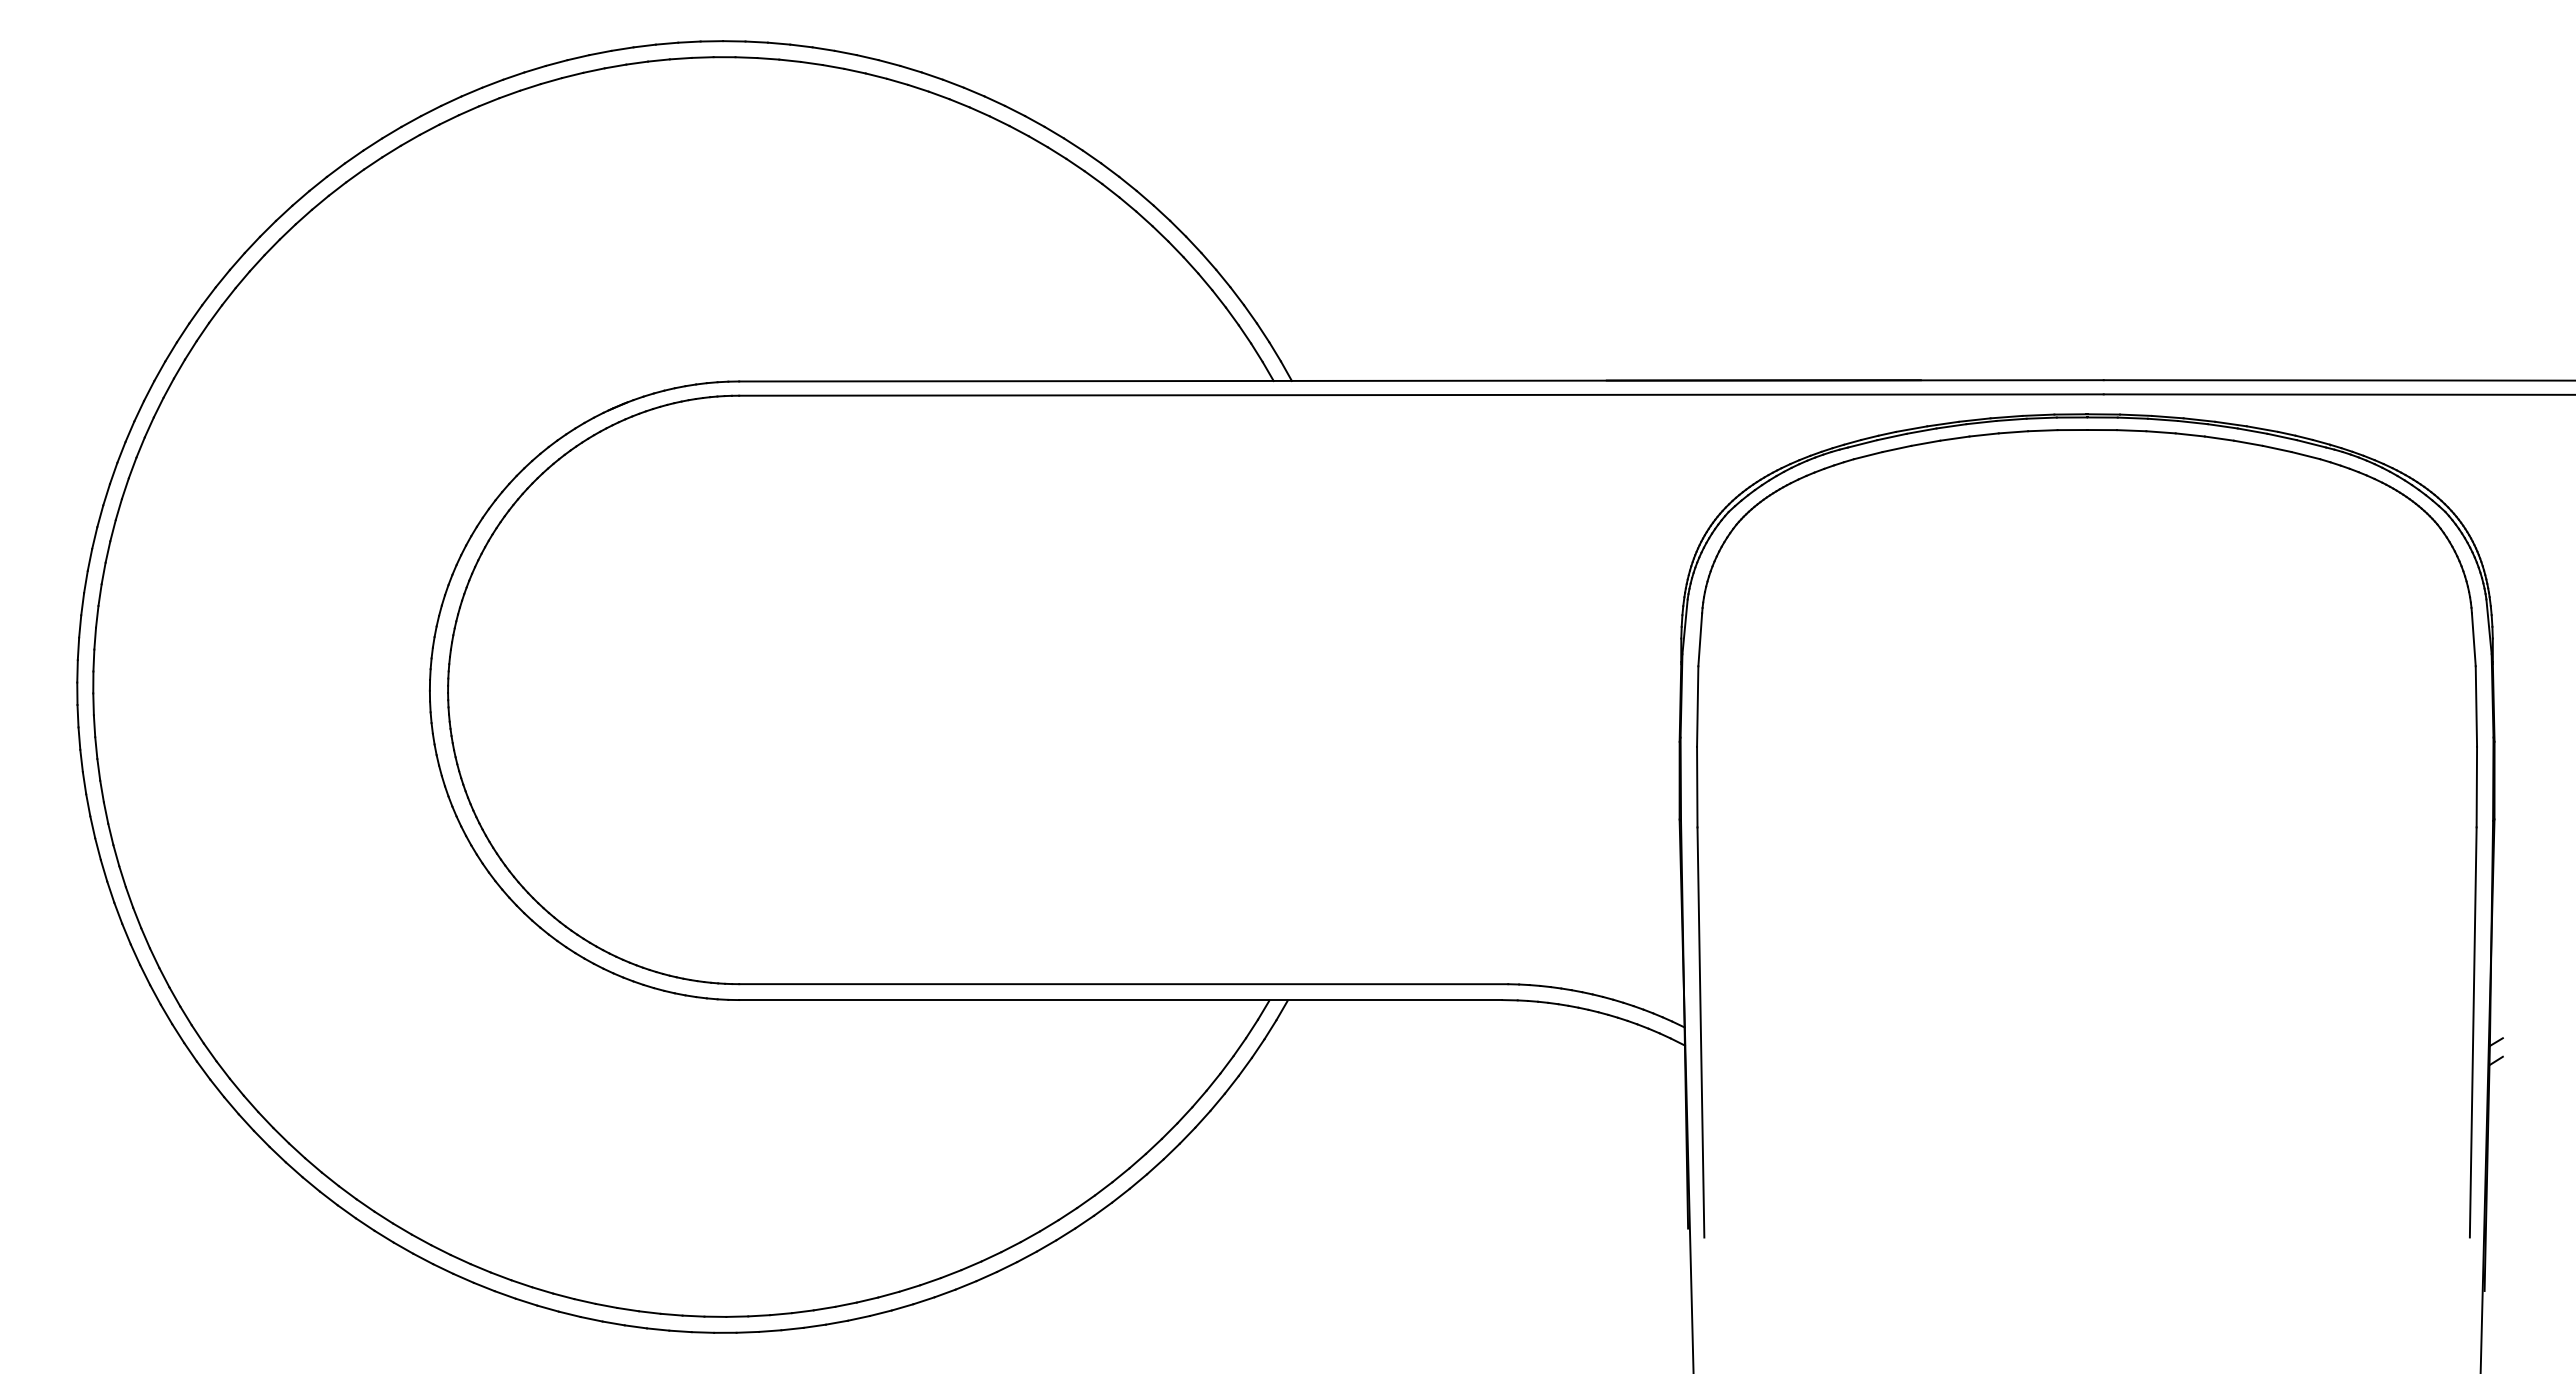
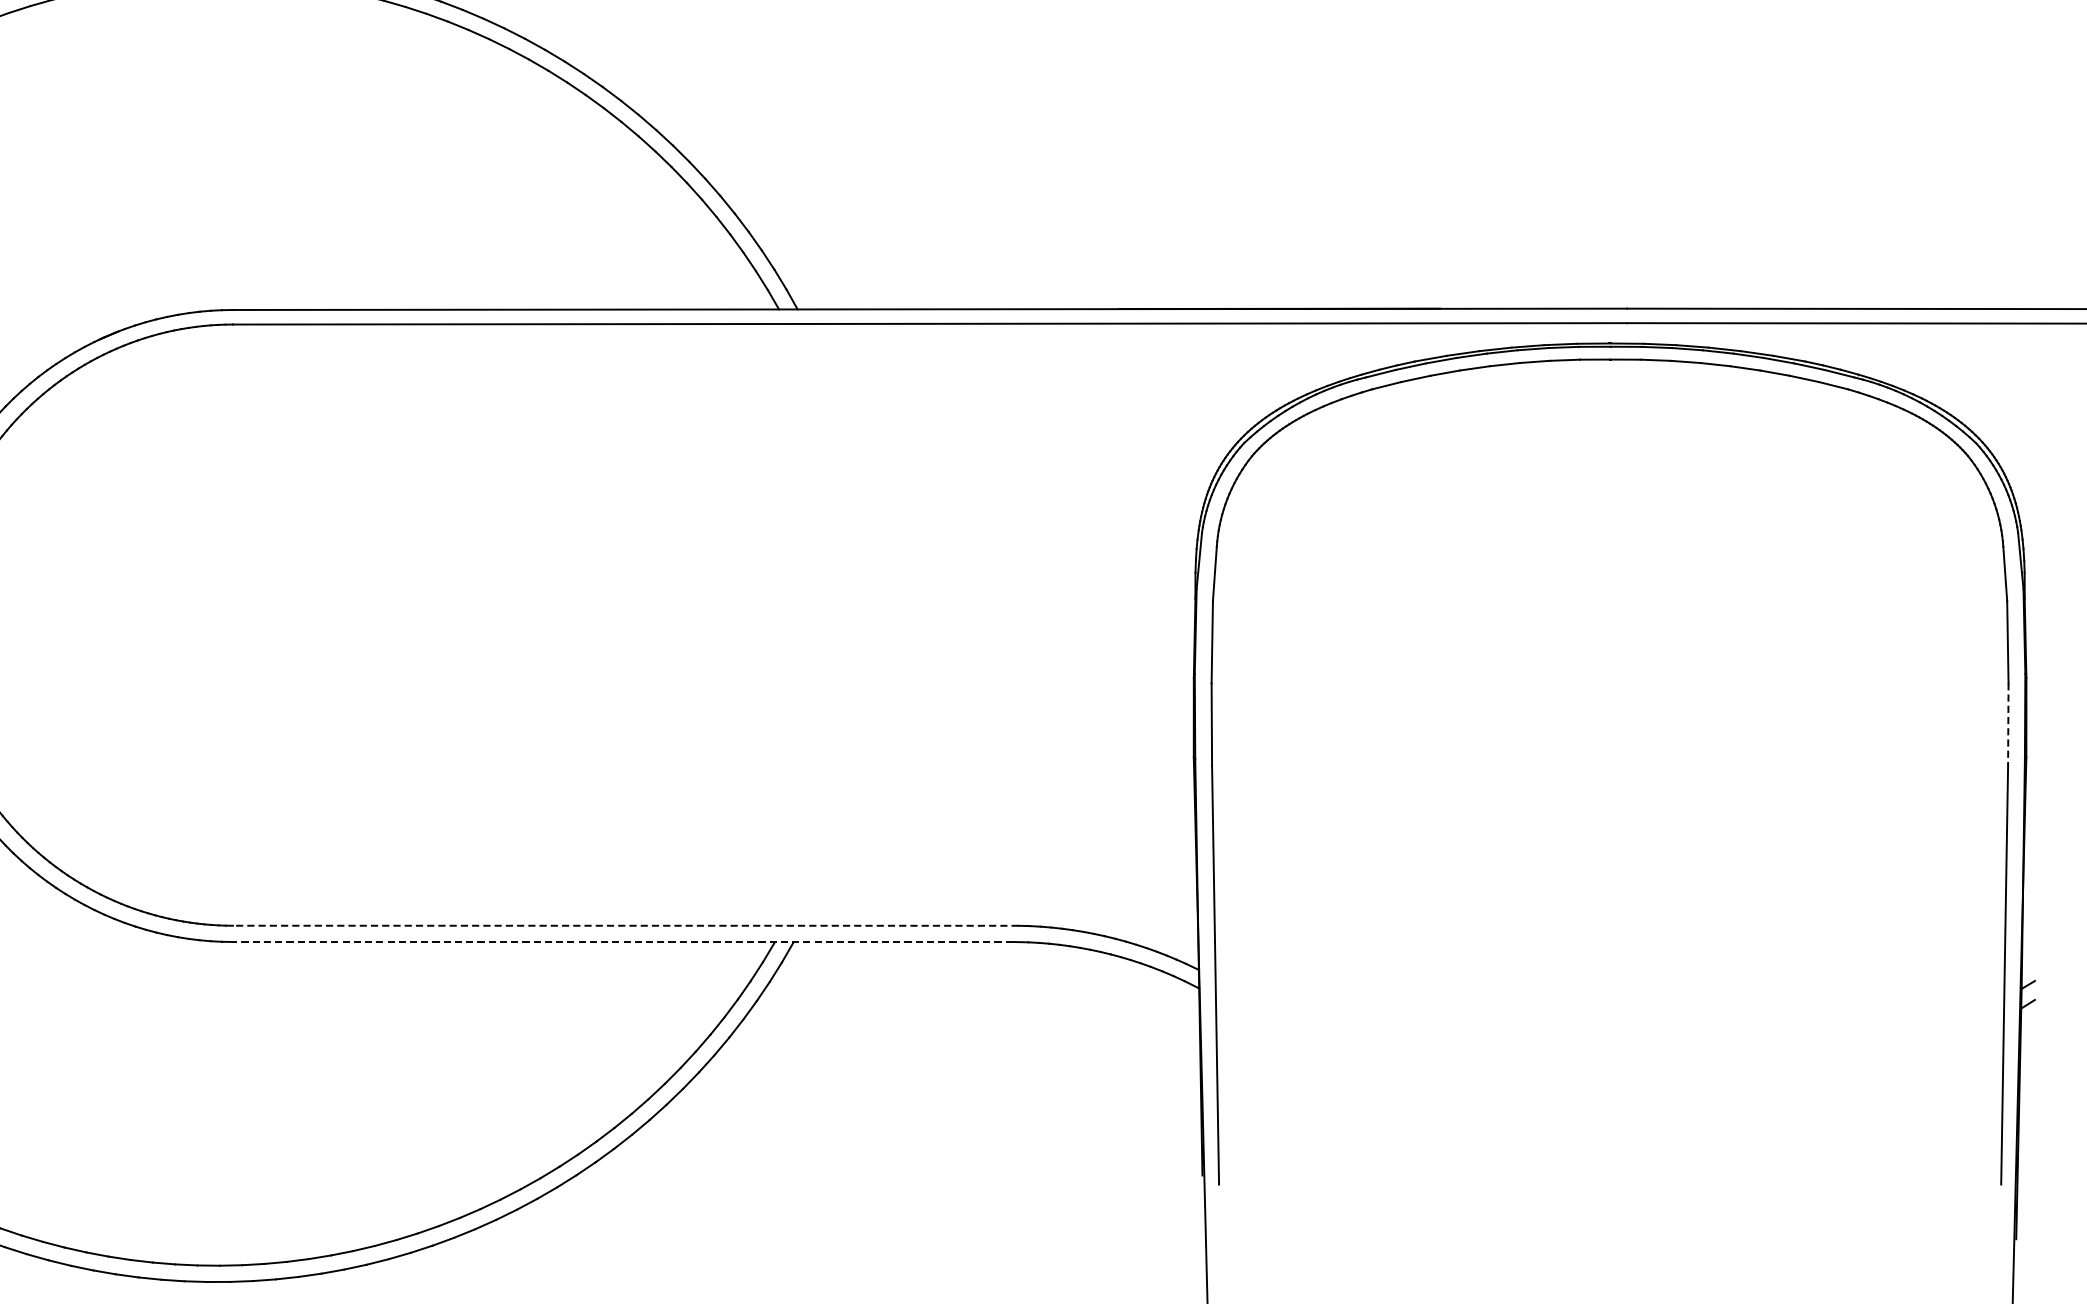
line: (2476, 787) -> (2007, 724), solid -> dashed
line: (1123, 984) -> (625, 926), solid -> dashed
line: (1120, 1000) -> (622, 942), solid -> dashed

